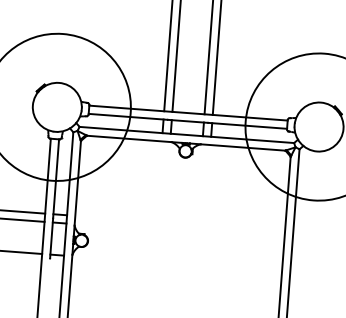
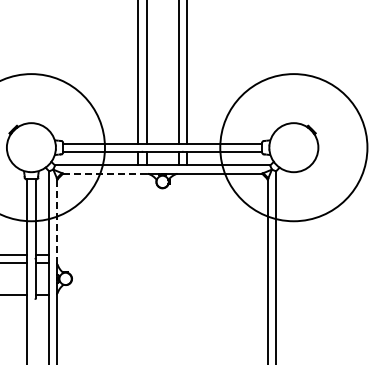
line: (130, 138) -> (106, 173), solid -> dashed
line: (77, 182) -> (57, 221), solid -> dashed

